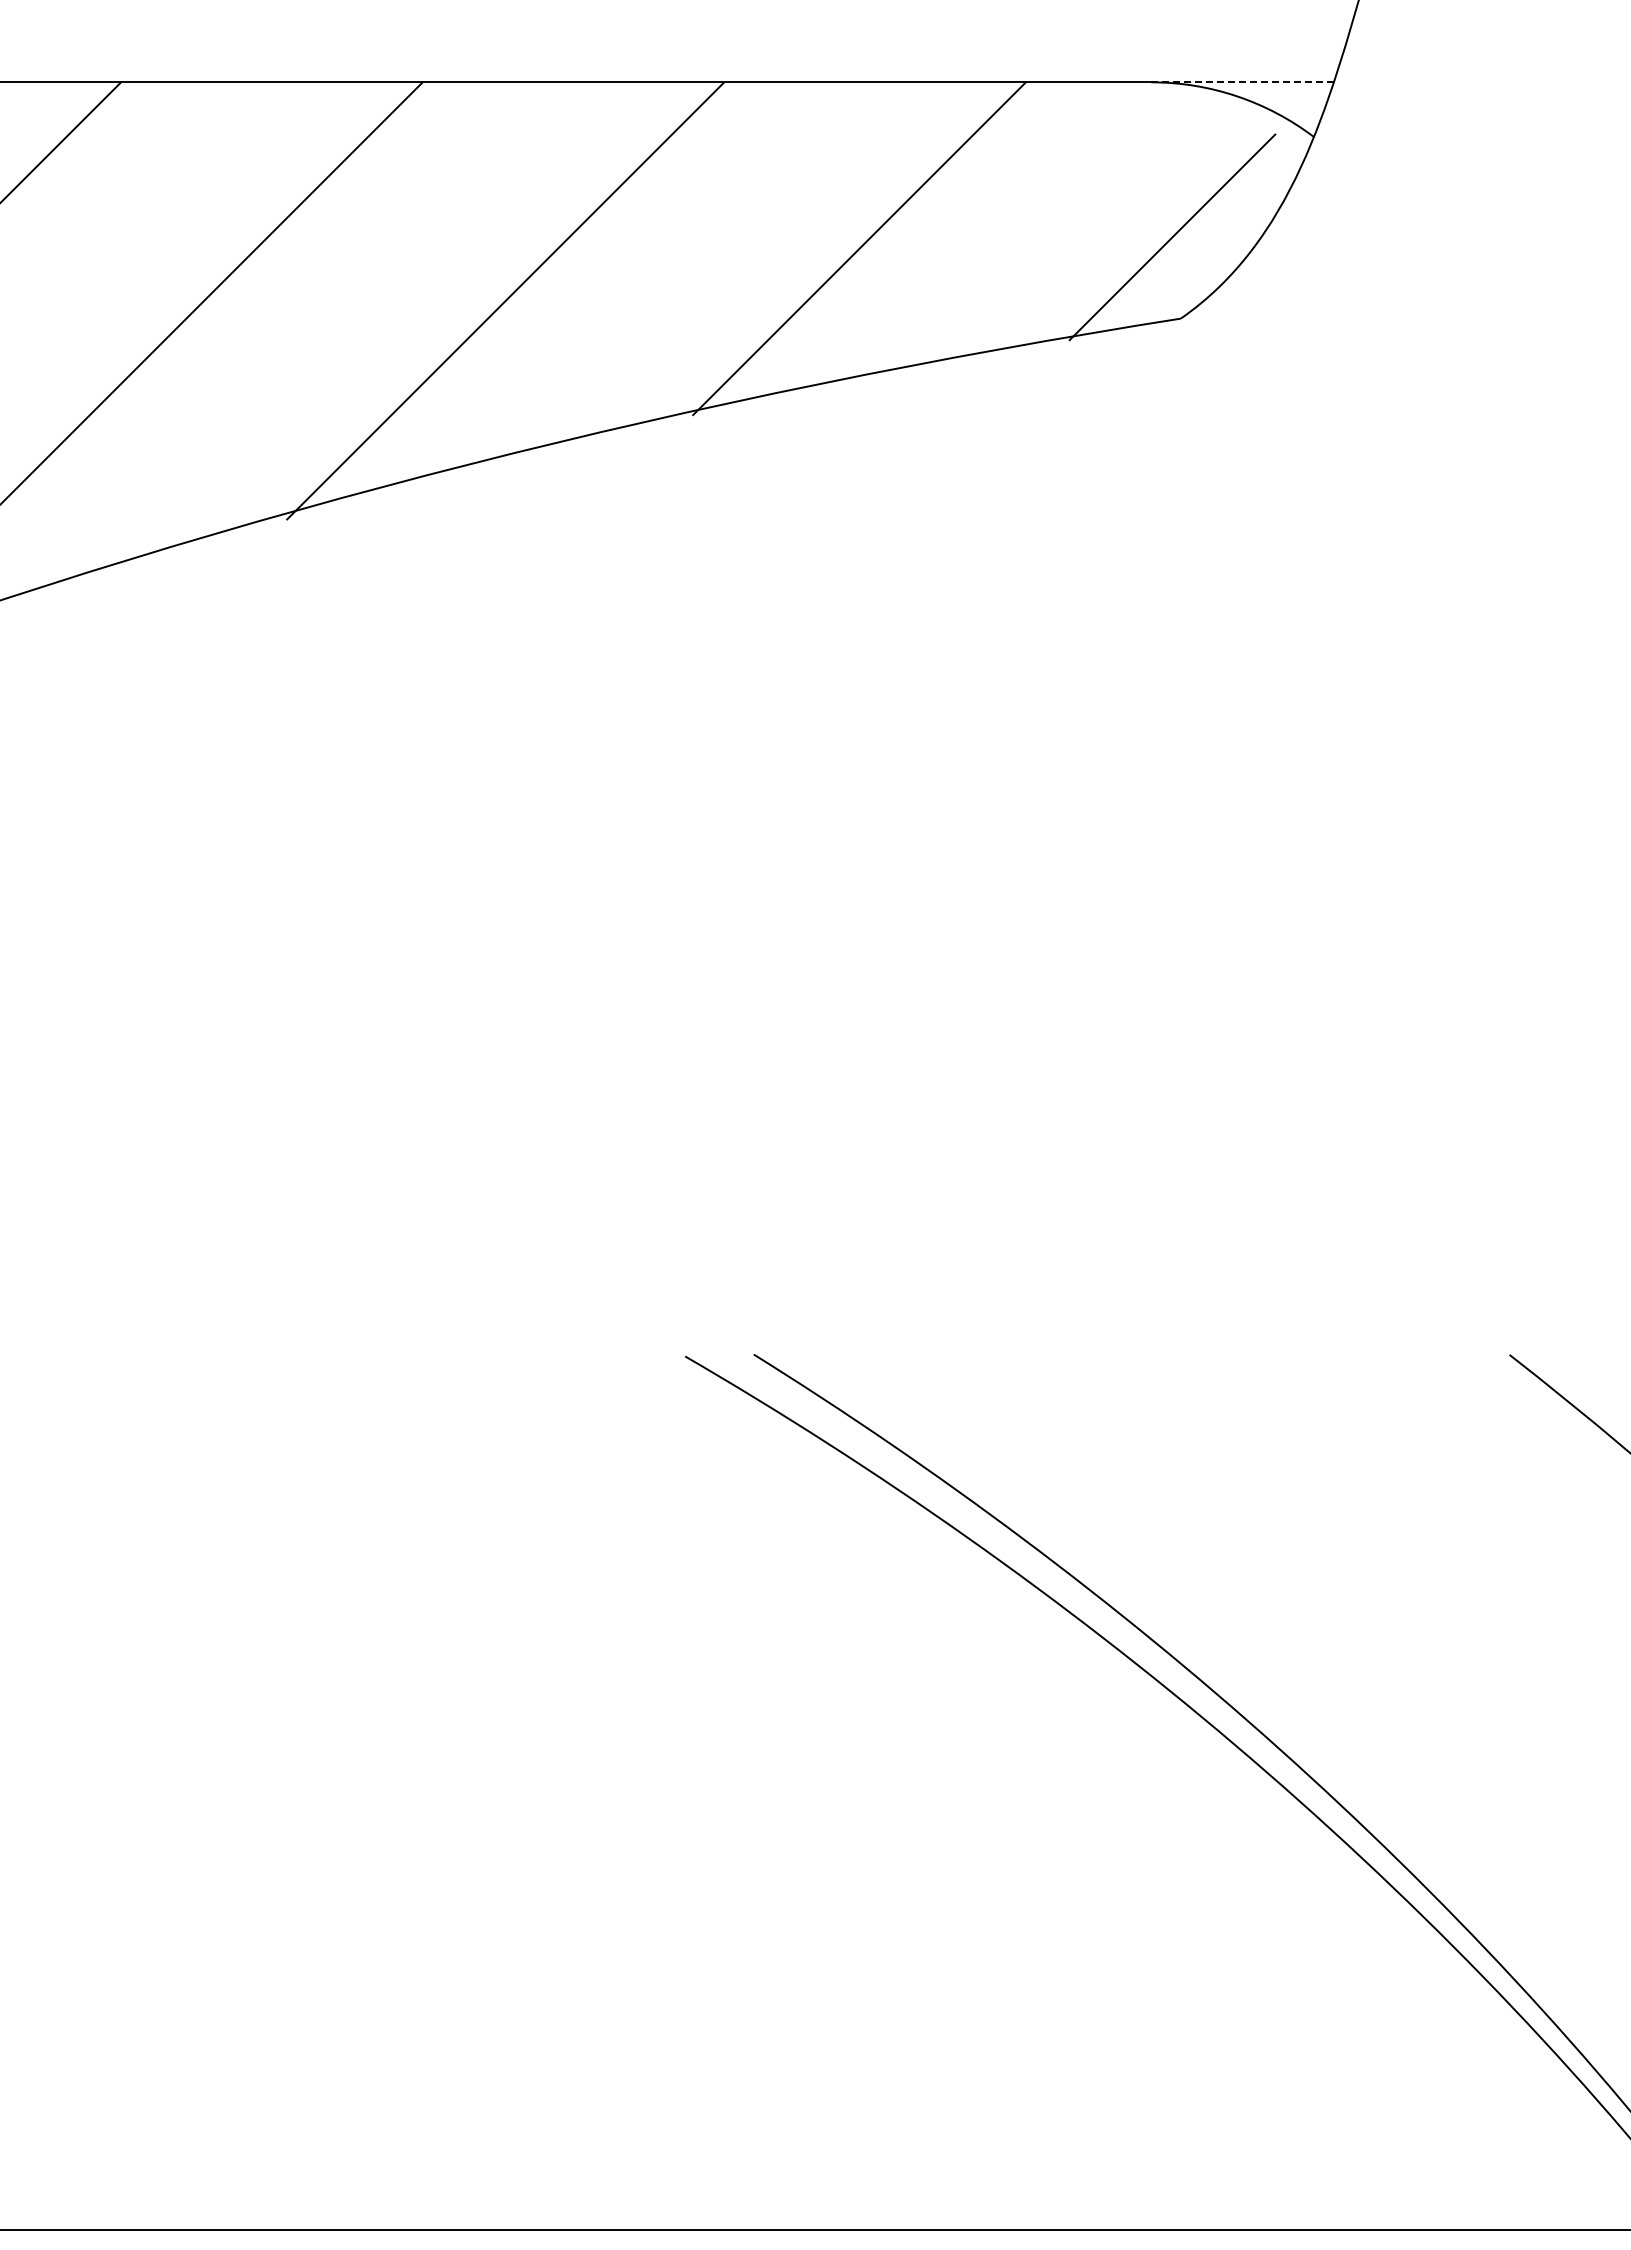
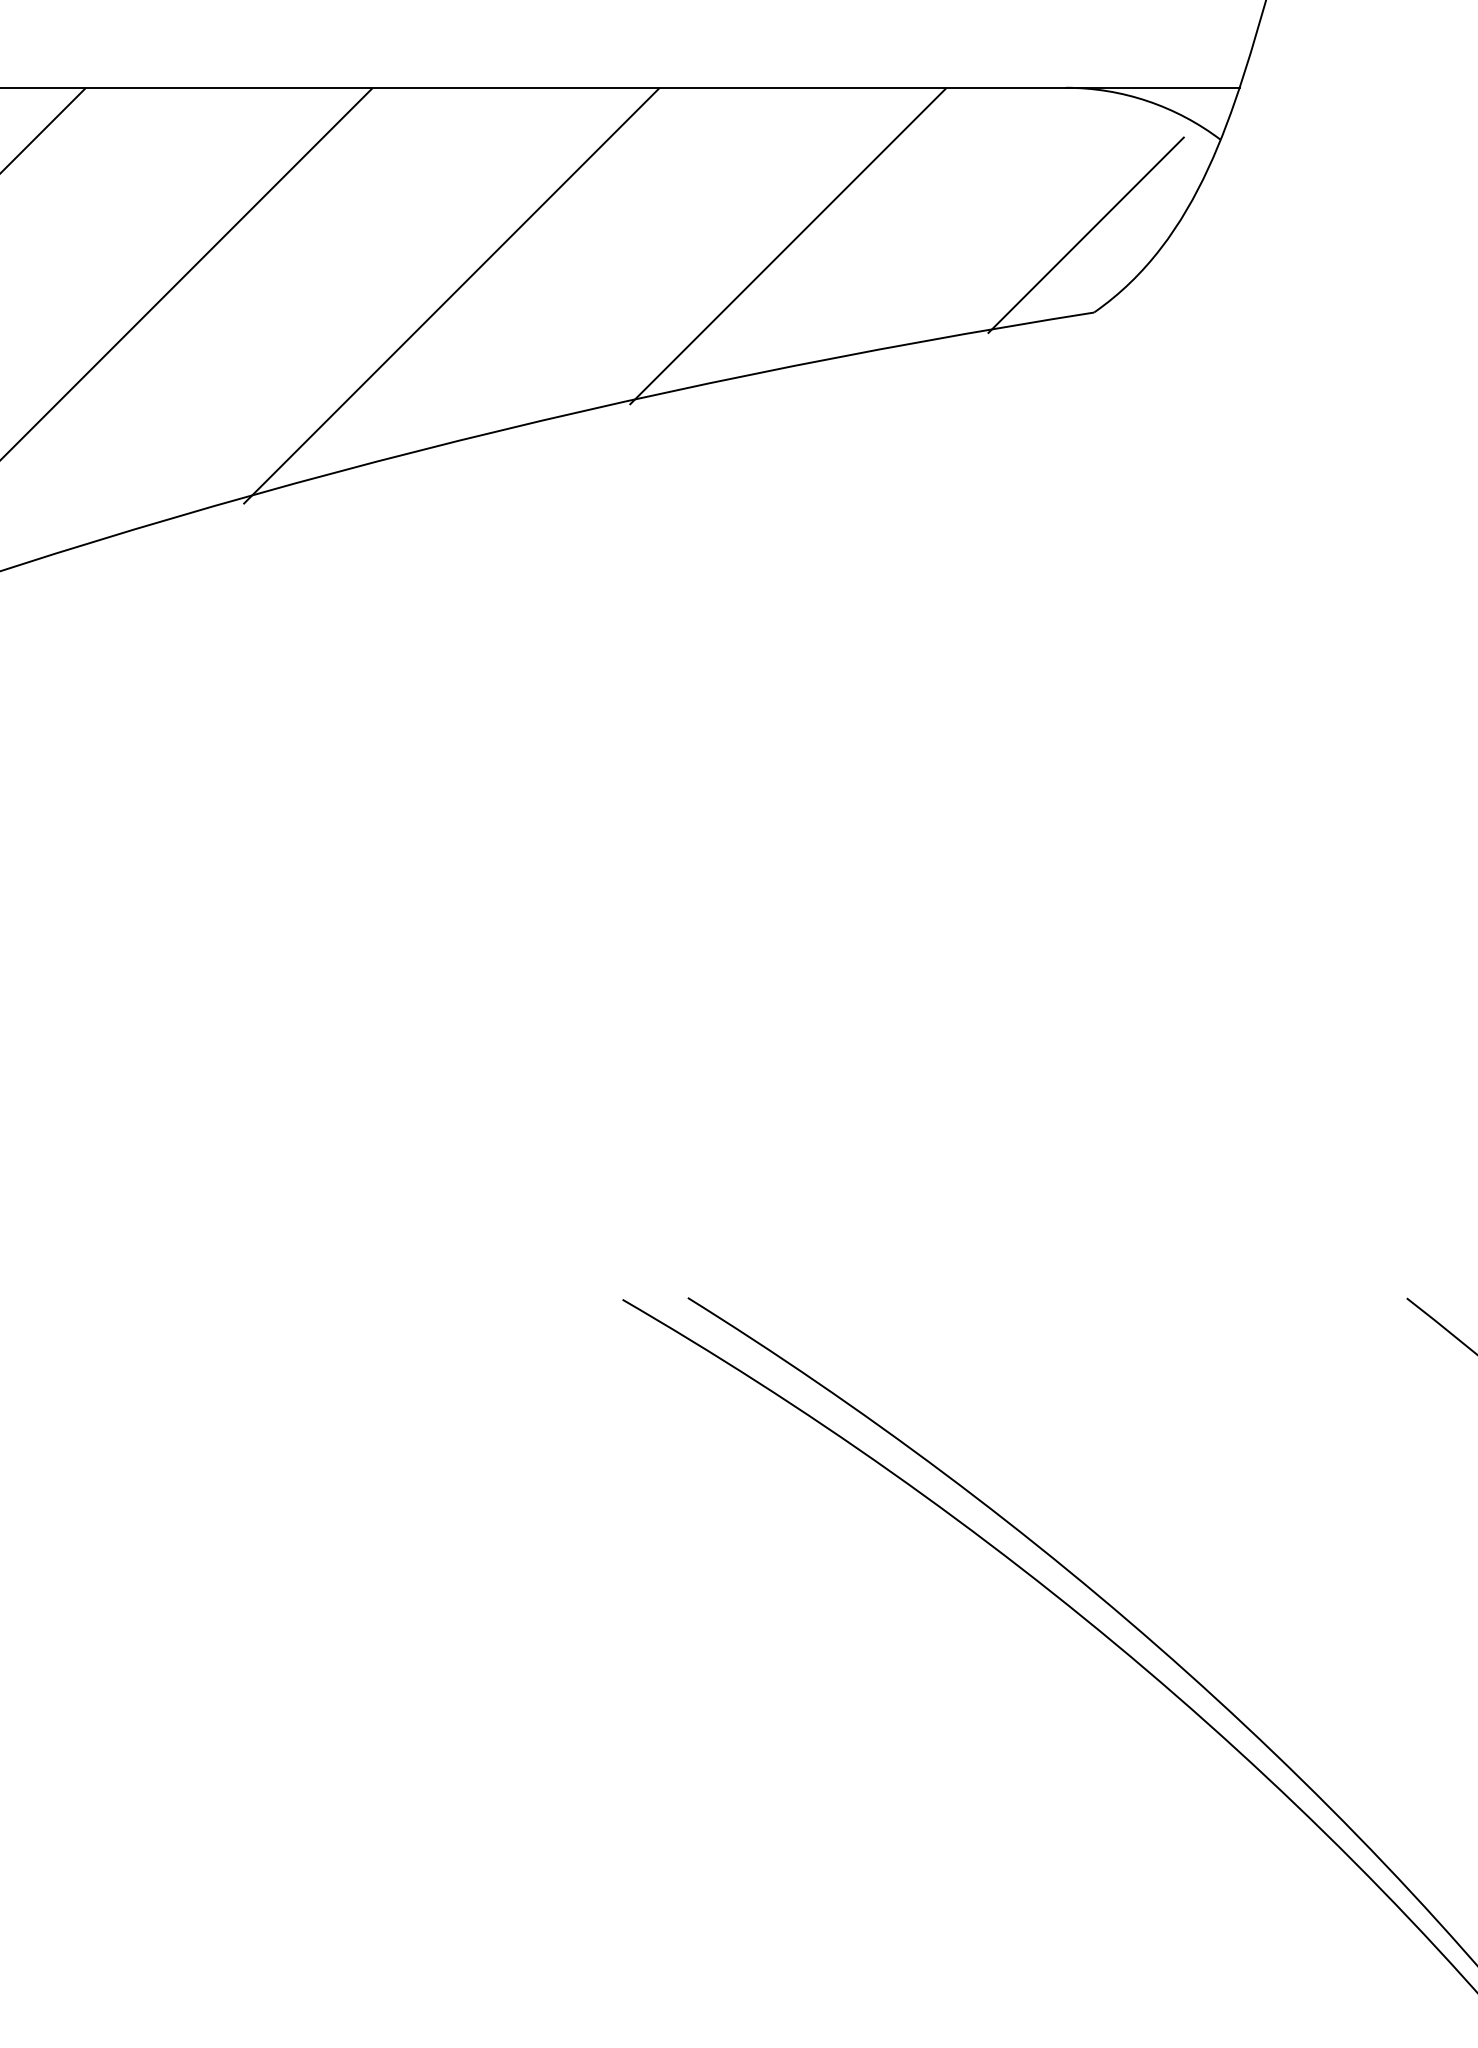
line: (1243, 82) -> (1153, 87), dashed -> solid

